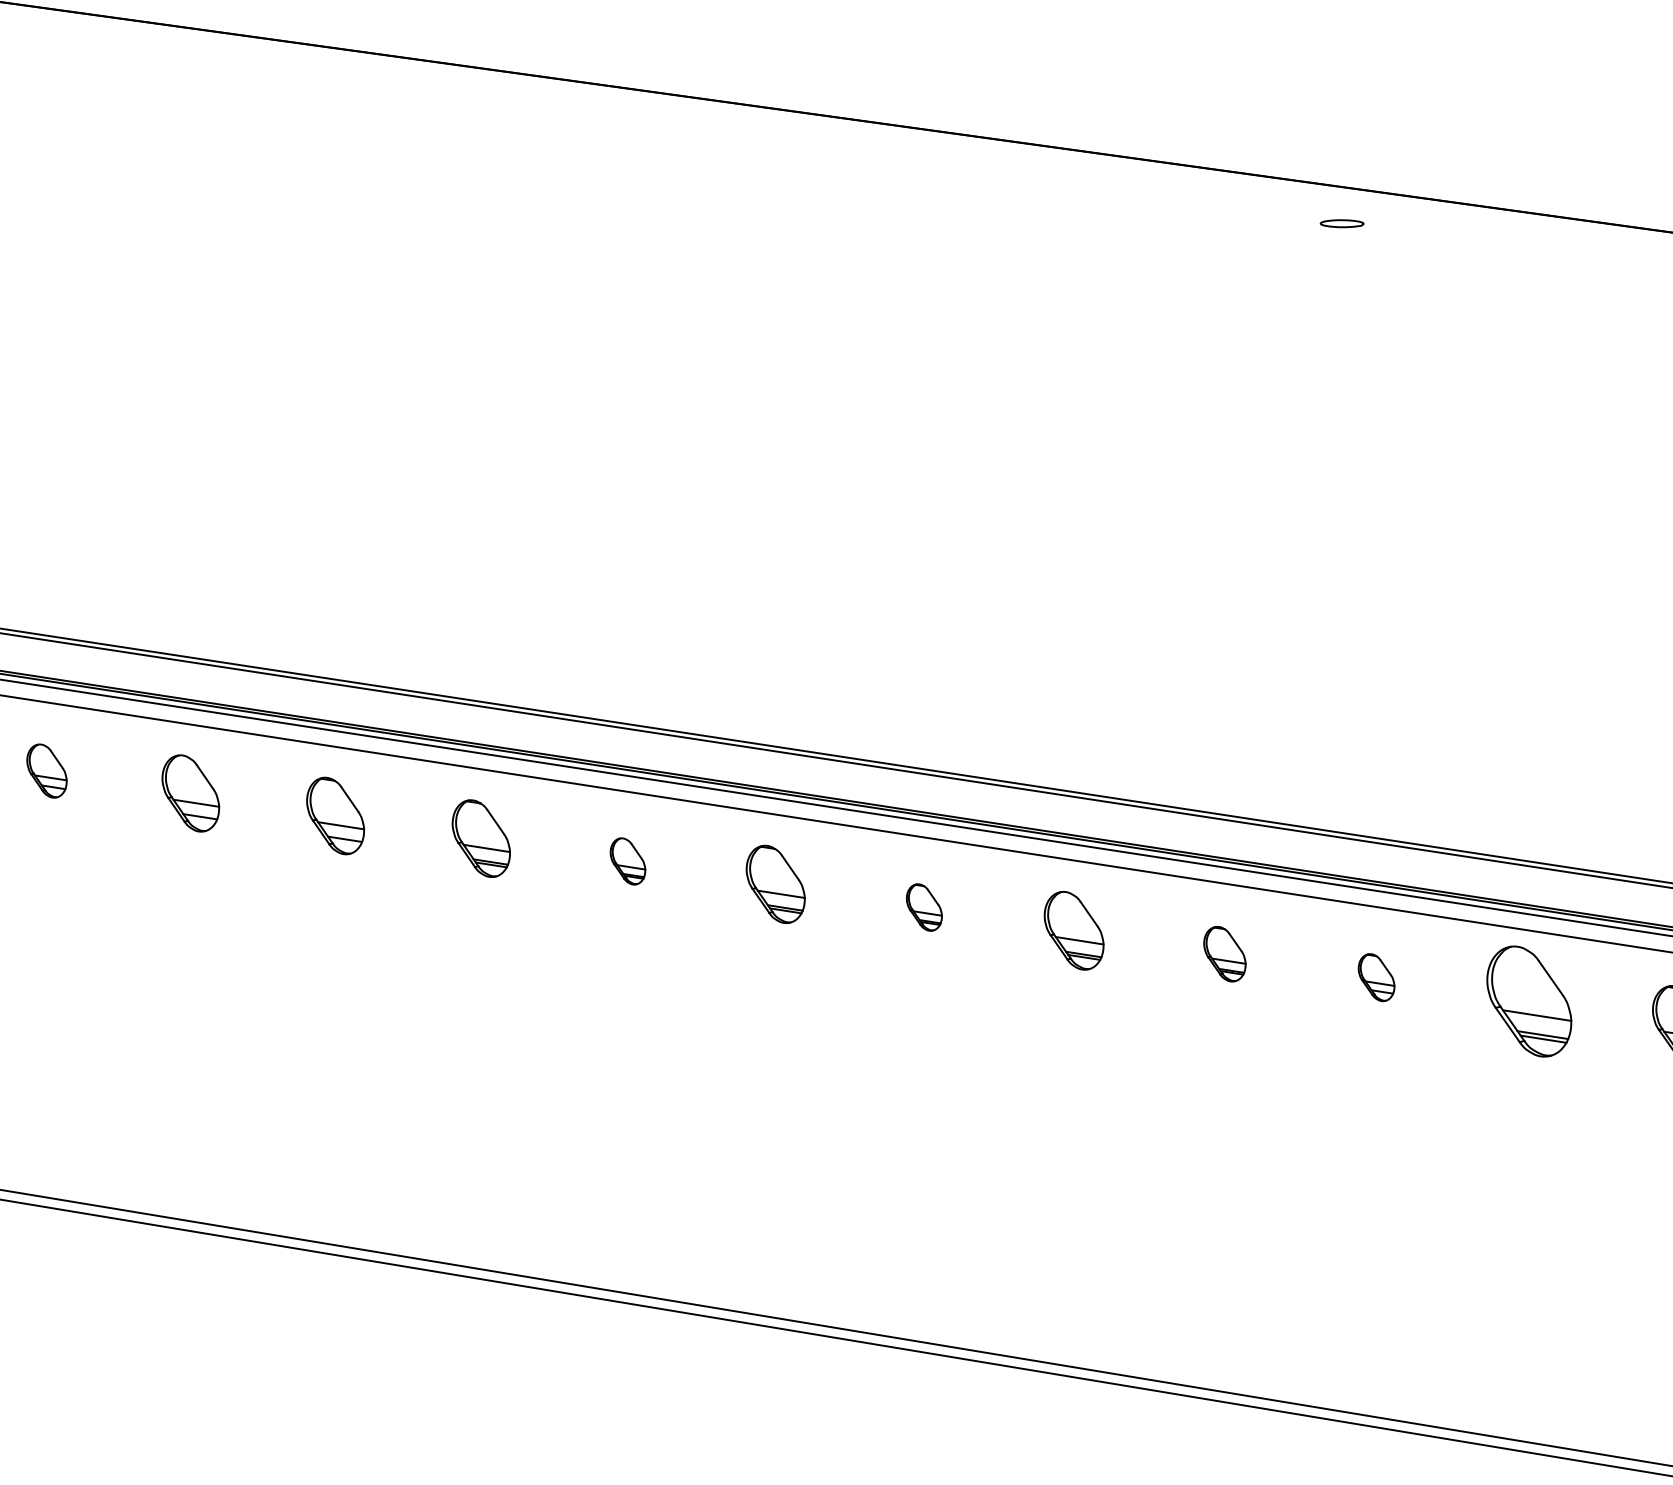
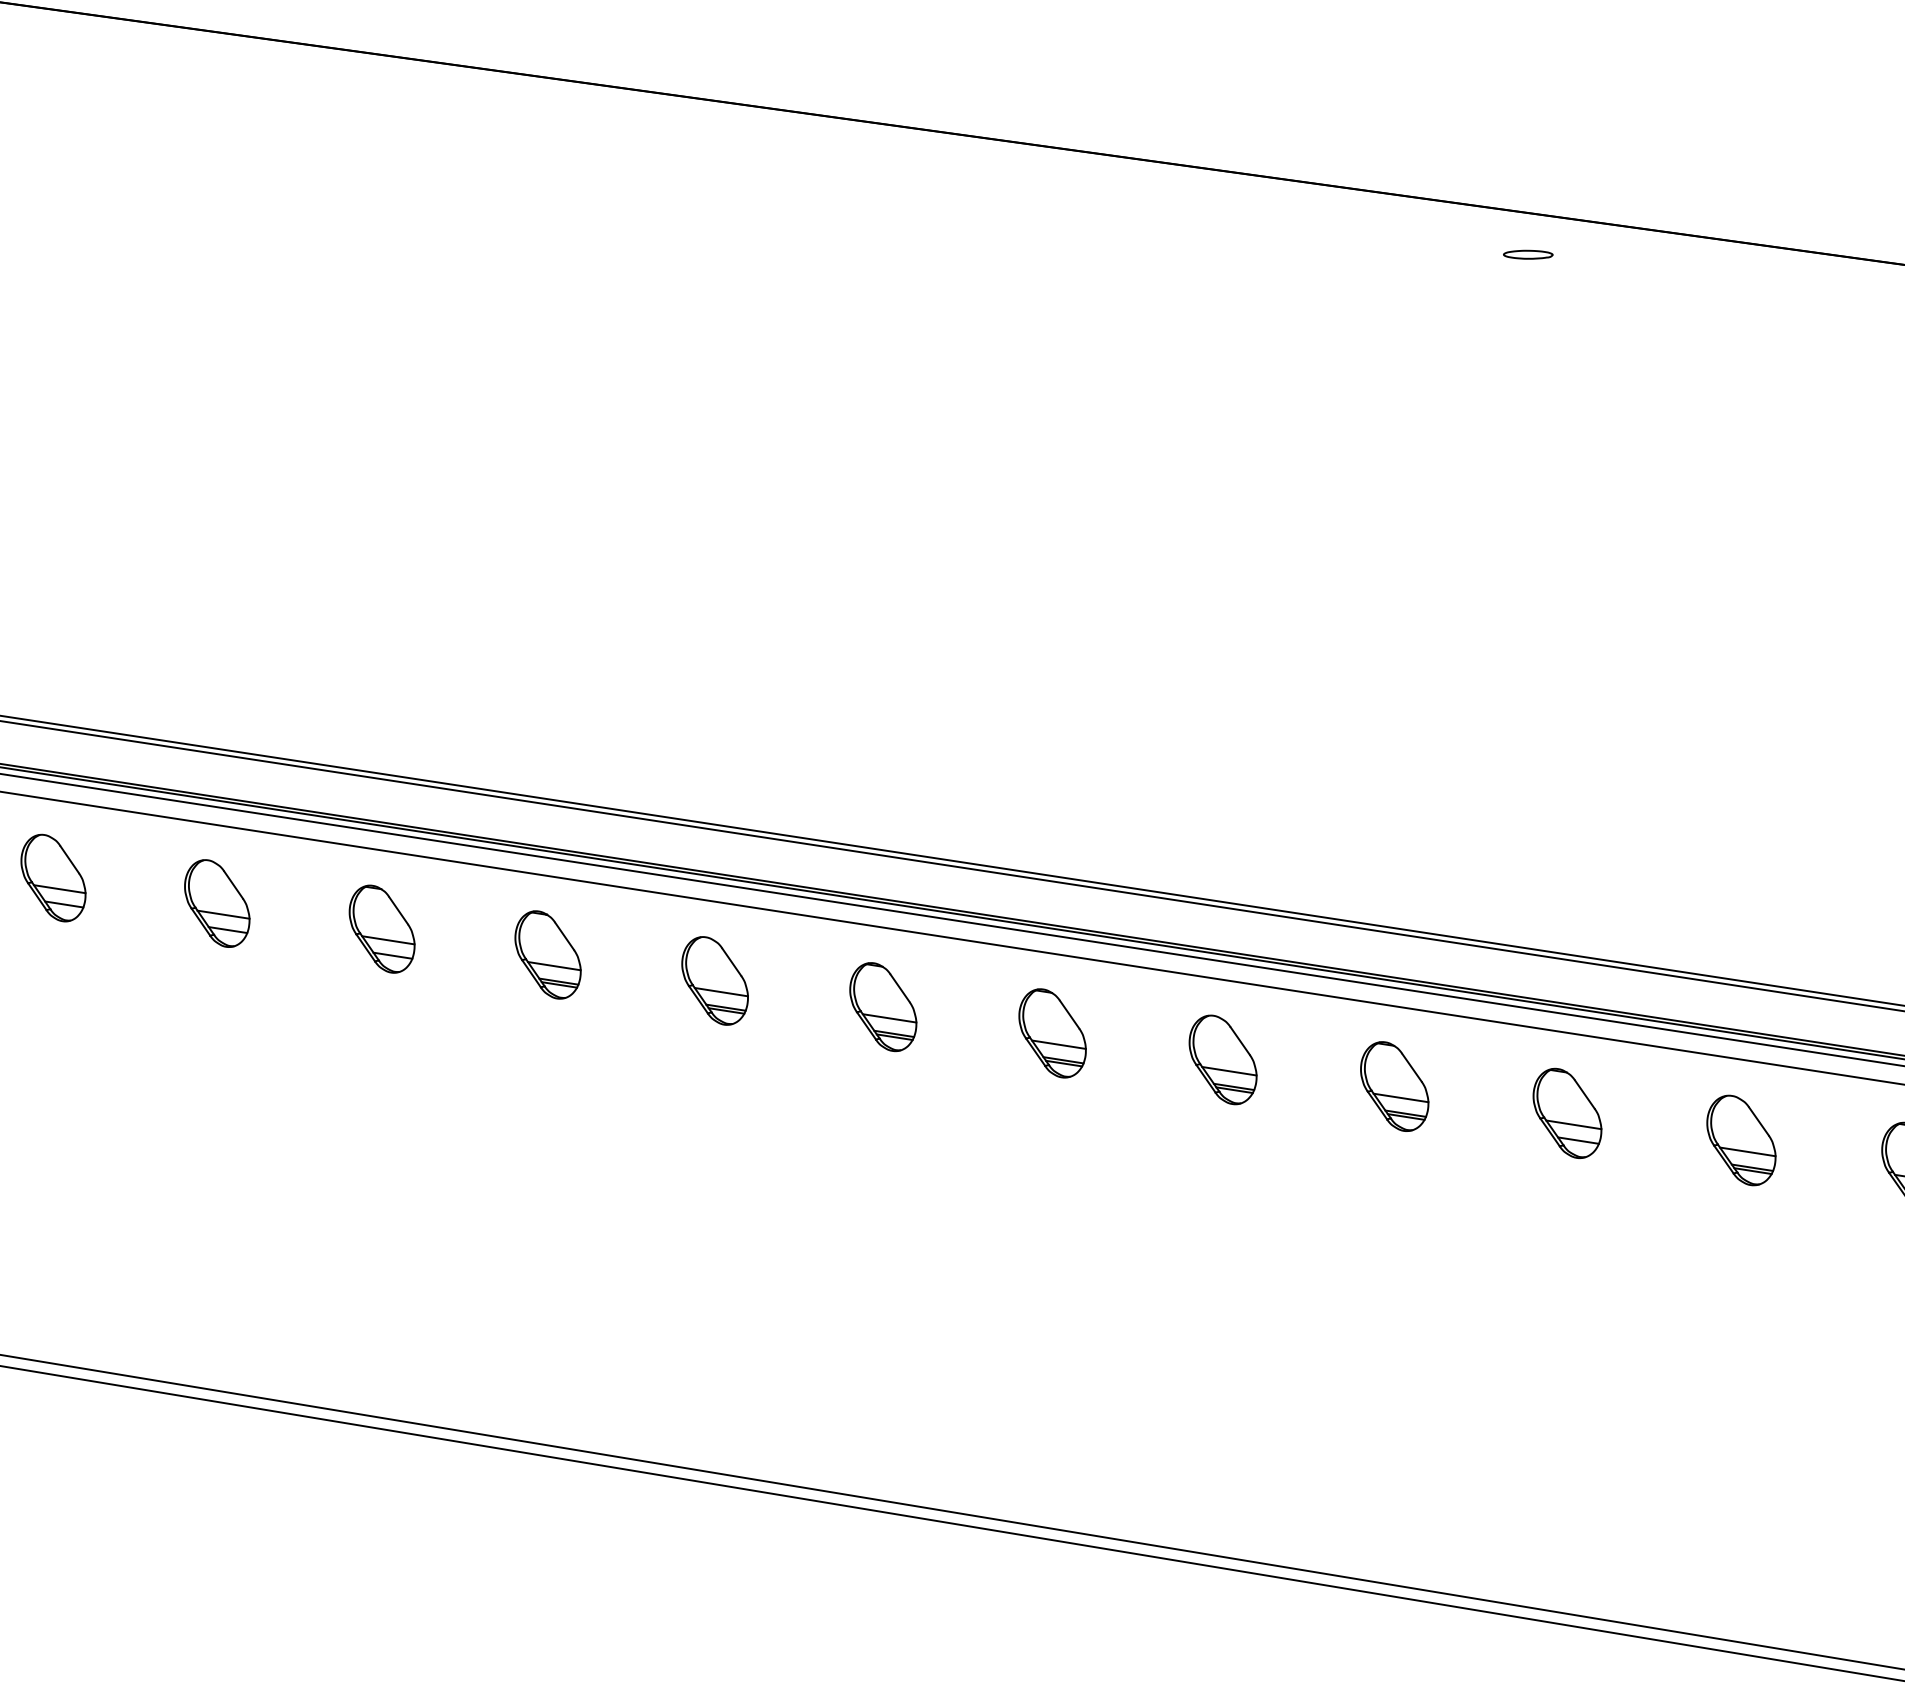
part: (46, 770) -> (53, 877), size x1.43
part: (627, 861) -> (714, 980), size x1.67
part: (924, 907) -> (1052, 1033), size x1.67
part: (1224, 954) -> (1394, 1086), size x1.43
part: (1376, 976) -> (1567, 1112), size x1.67
part: (1529, 1001) -> (1741, 1140), size x0.71

